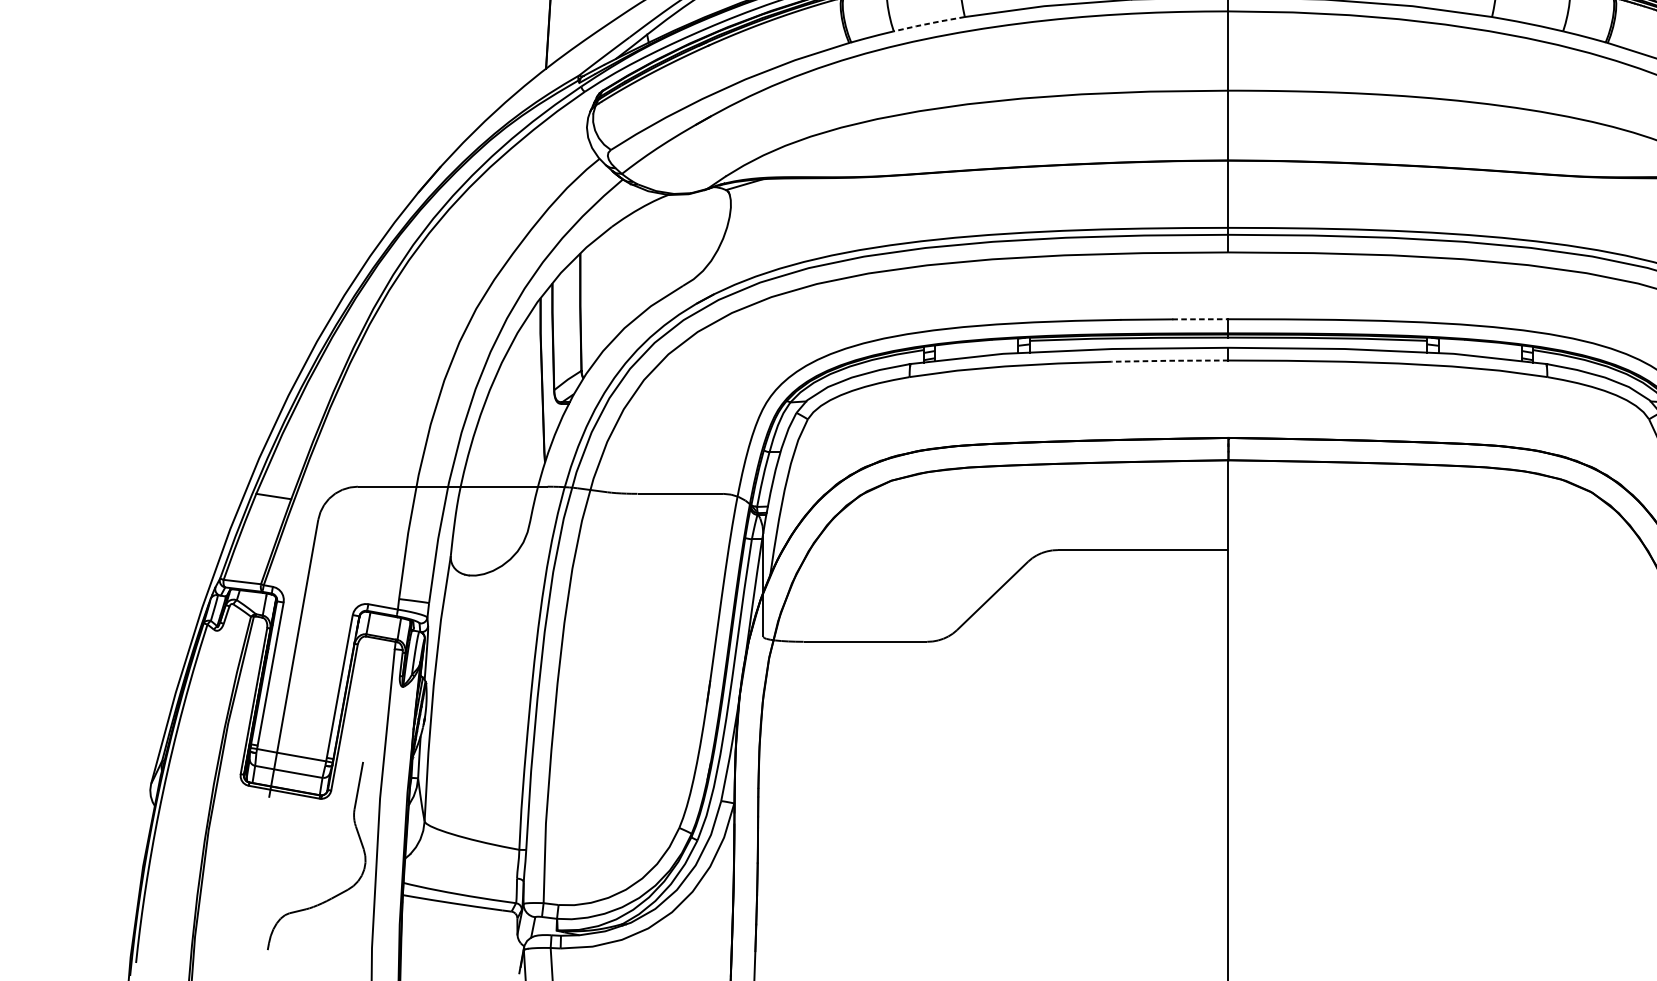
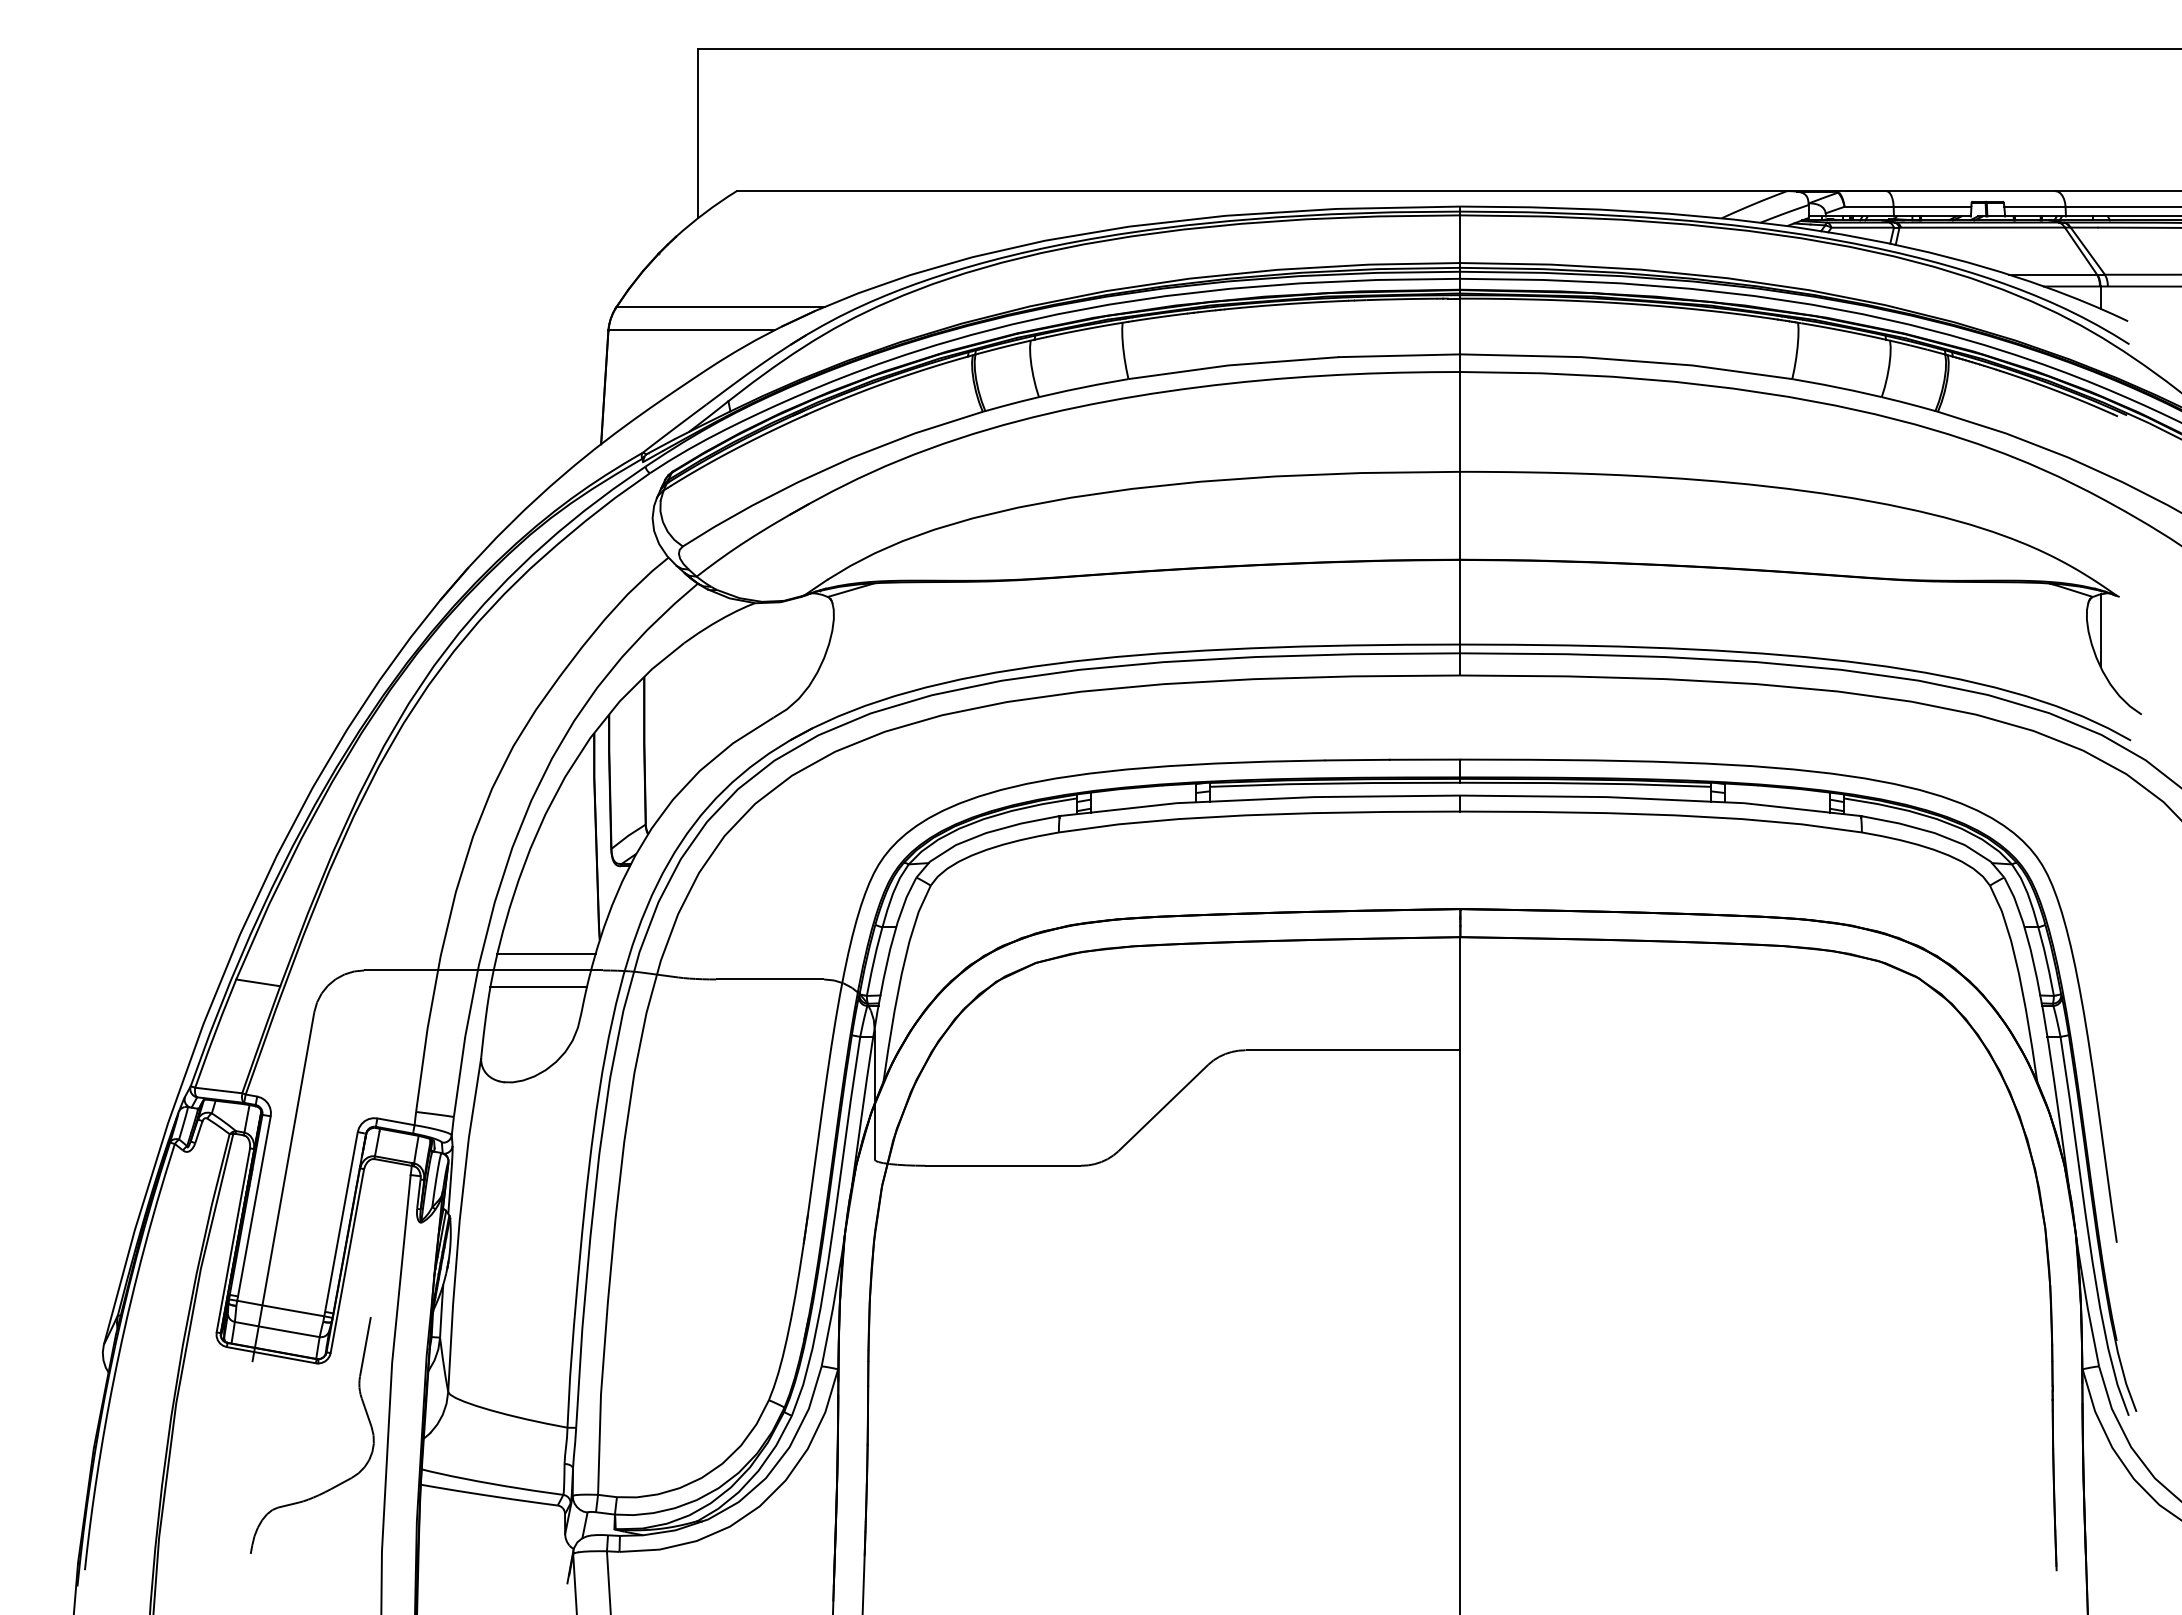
line: (928, 23) -> (1082, 387), dashed -> solid
line: (1200, 319) -> (1425, 759), dashed -> solid
line: (1169, 360) -> (1386, 811), dashed -> solid
line: (502, 473) -> (546, 953), added
line: (496, 500) -> (538, 987), added

